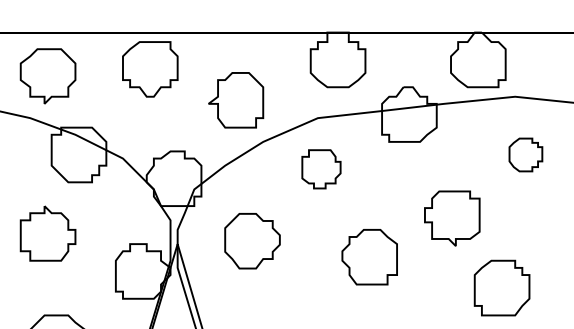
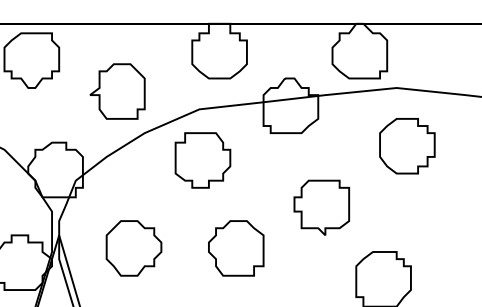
part: (525, 154) -> (407, 145), size x1.67
part: (321, 169) -> (203, 160), size x1.43
part: (452, 218) -> (322, 207), moved
part: (252, 241) -> (134, 248), moved
part: (369, 257) -> (236, 248), moved

